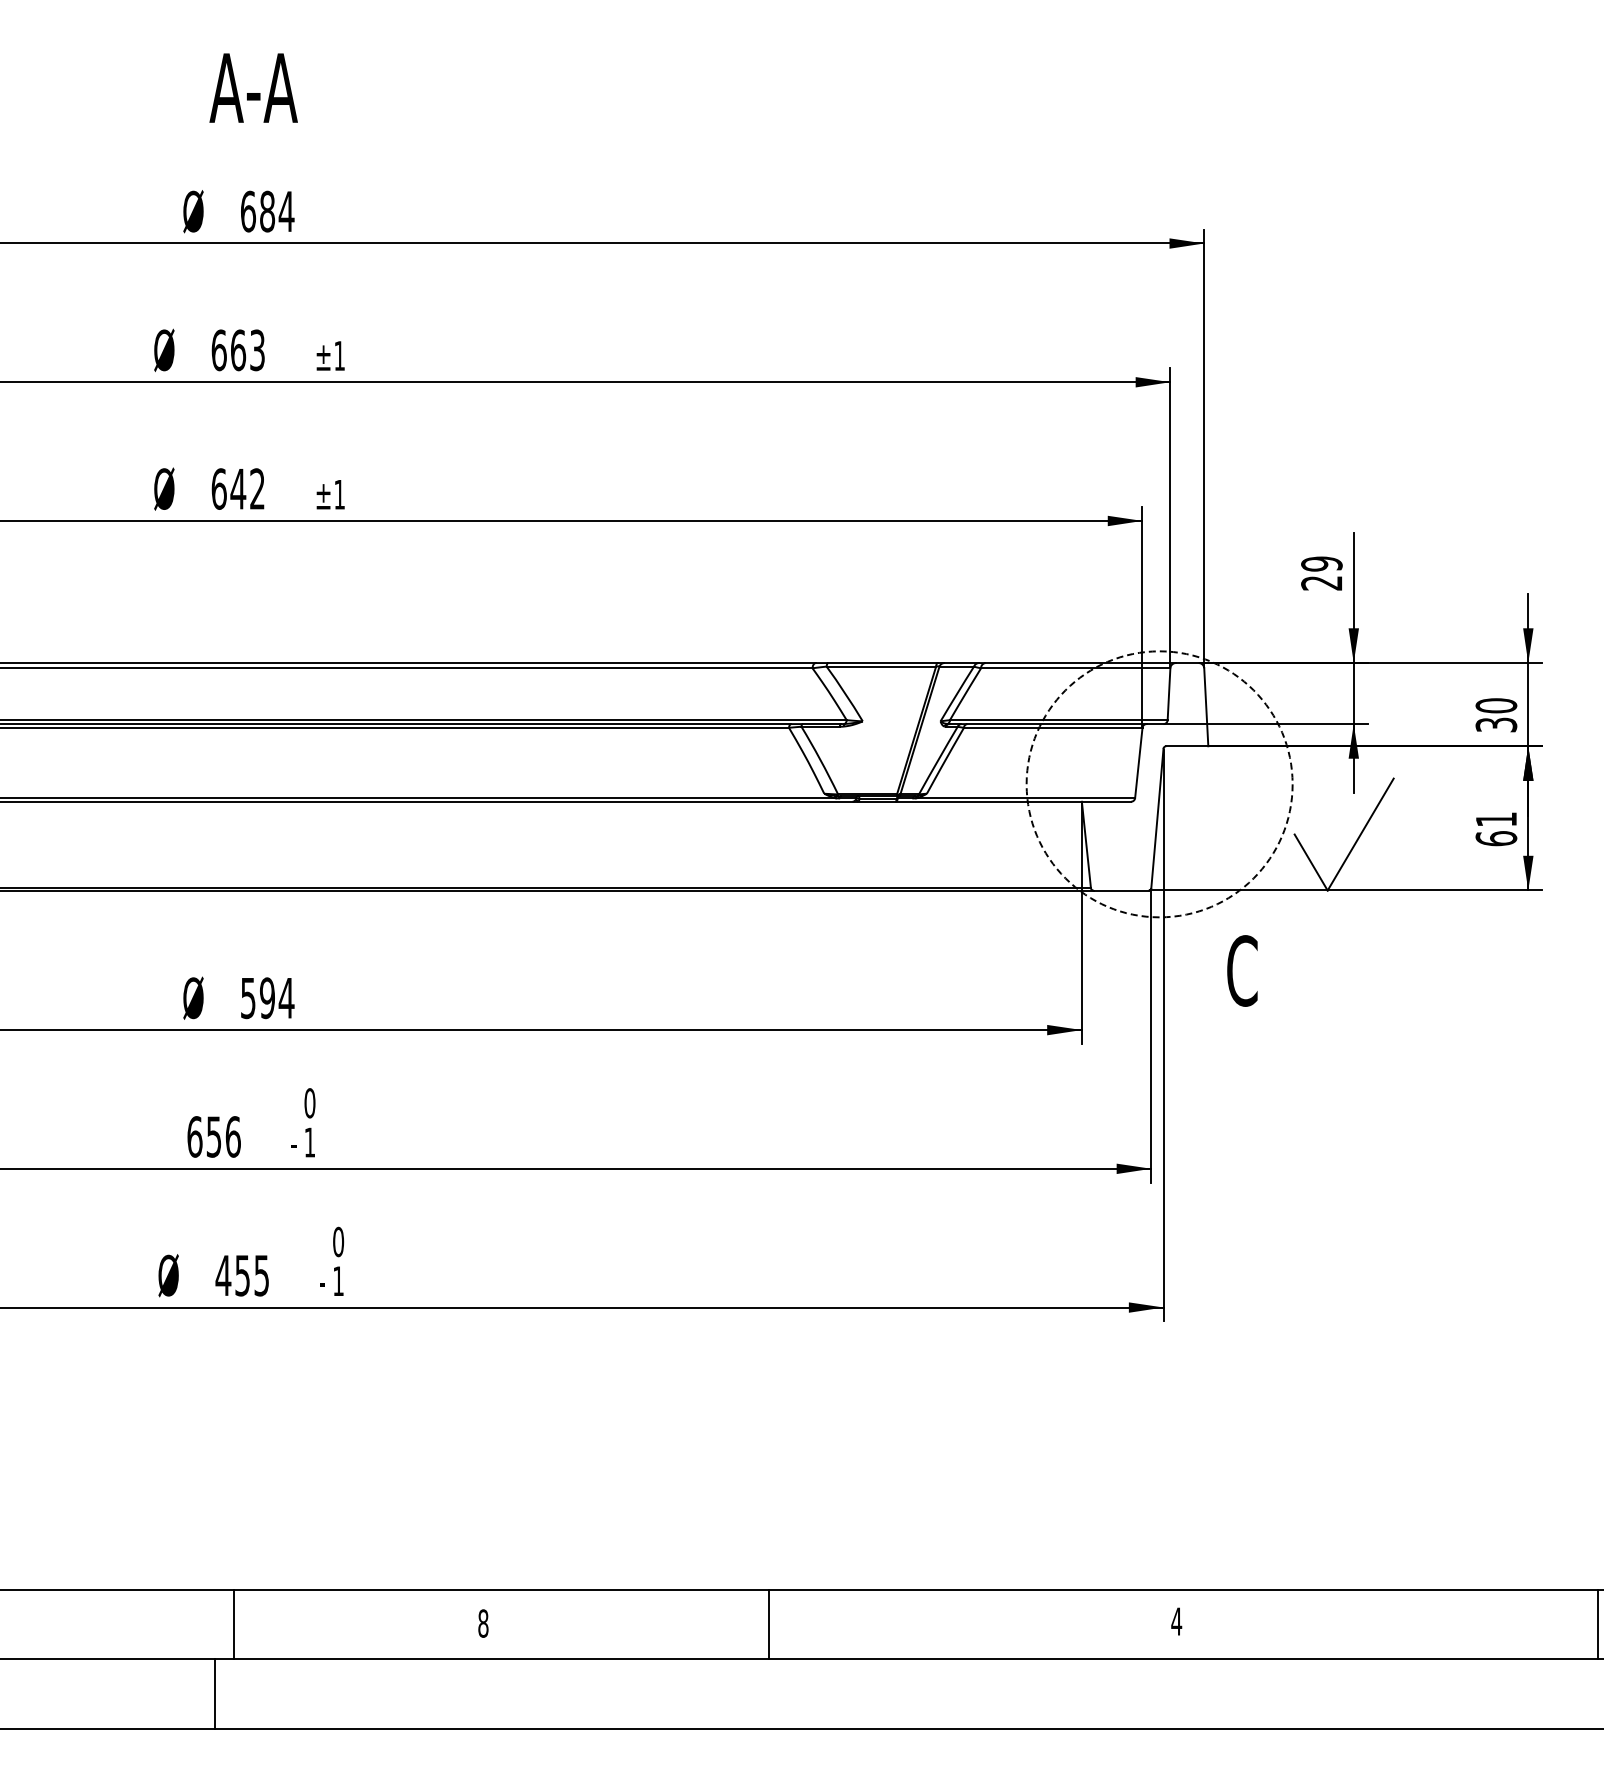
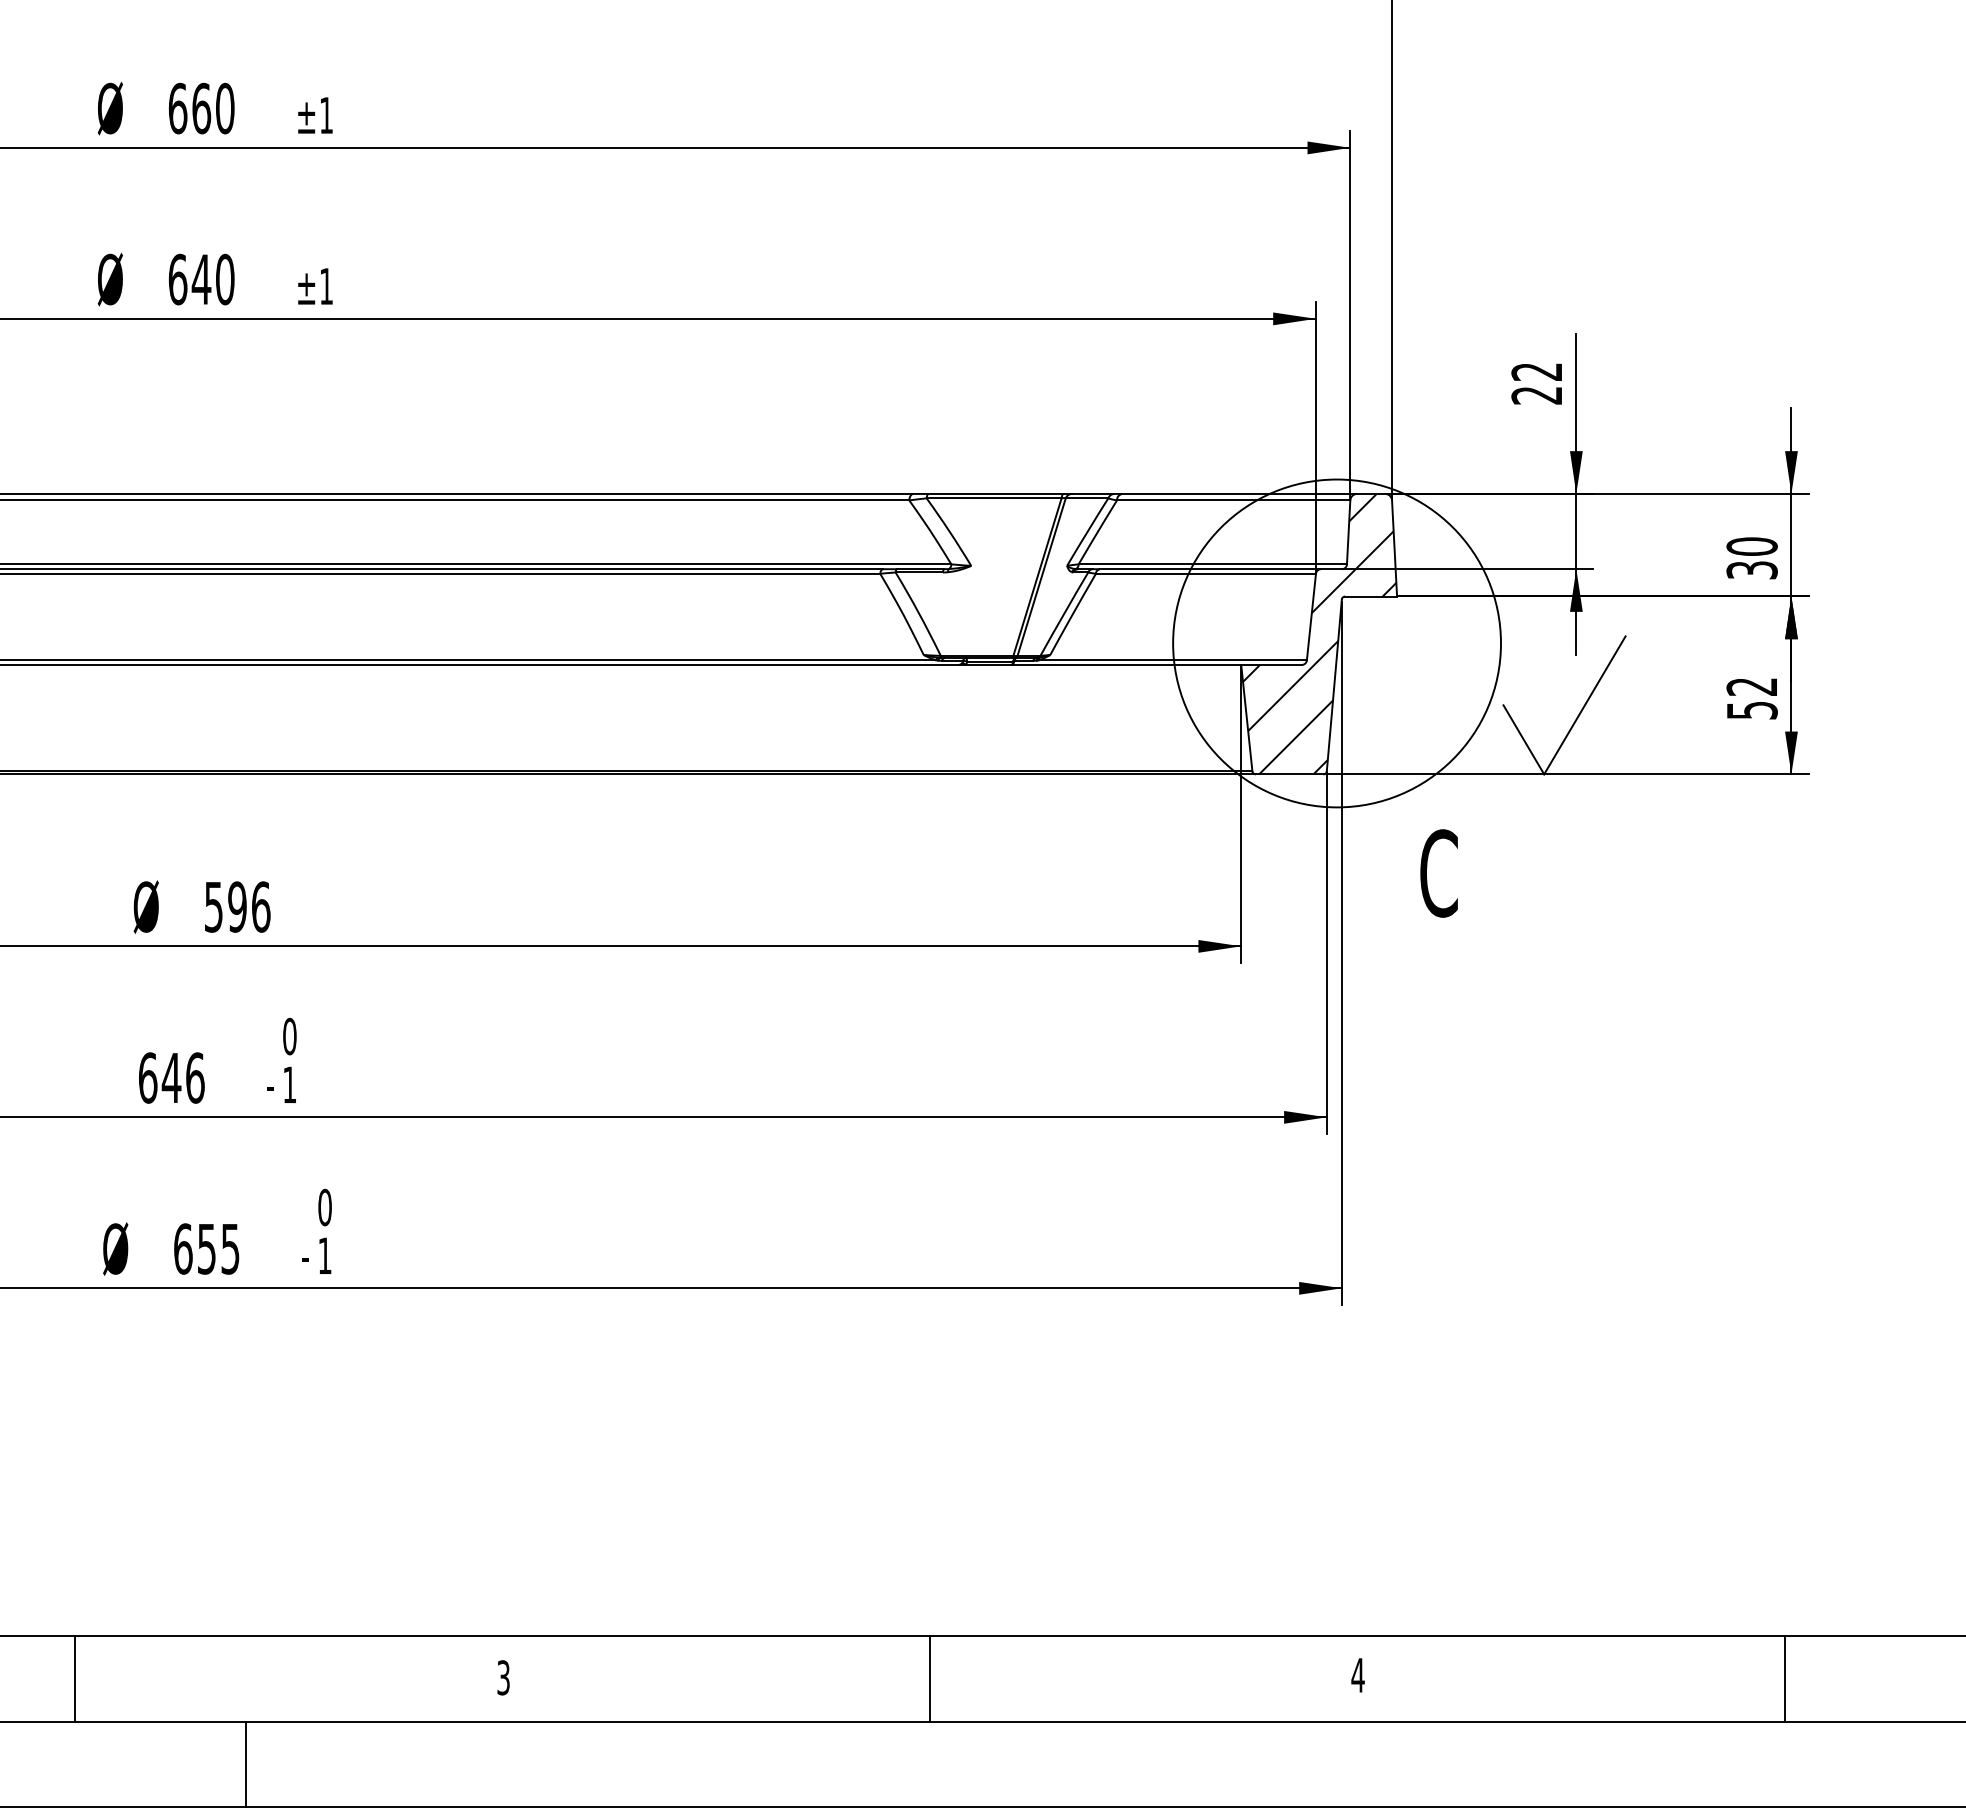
text: (257, 350) -> (225, 108), 663 -> 660
text: (257, 488) -> (225, 278), 642 -> 640
text: (1321, 563) -> (1536, 371), 29 -> 22
hatch: (1145, 776) -> (1319, 633), added
circle: (1159, 784) -> (1336, 643), dashed -> solid
text: (1496, 829) -> (1752, 699), 61 -> 52
text: (286, 998) -> (260, 907), 594 -> 596
text: (213, 1136) -> (170, 1077), 656 -> 646
text: (223, 1275) -> (183, 1248), 455 -> 655
text: (483, 1623) -> (503, 1677), 8 -> 3
line: (234, 1624) -> (76, 1678), moved
line: (768, 1624) -> (930, 1678), moved
line: (1598, 1624) -> (1785, 1678), moved
line: (214, 1693) -> (246, 1763), moved

